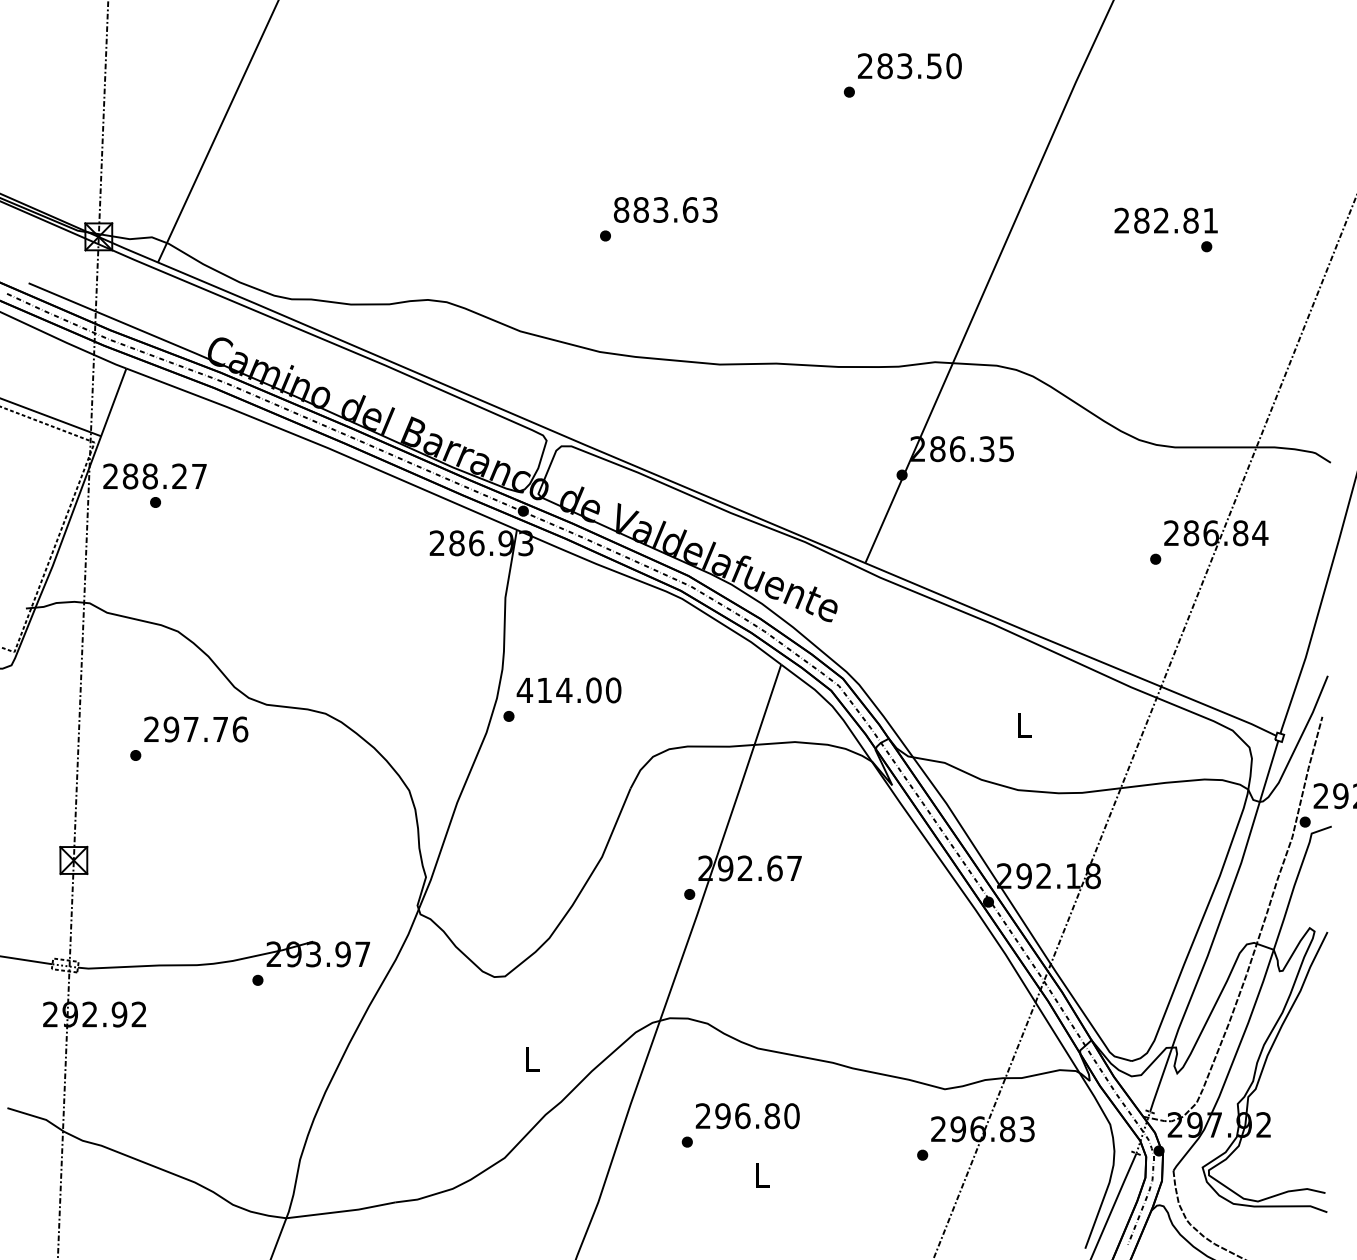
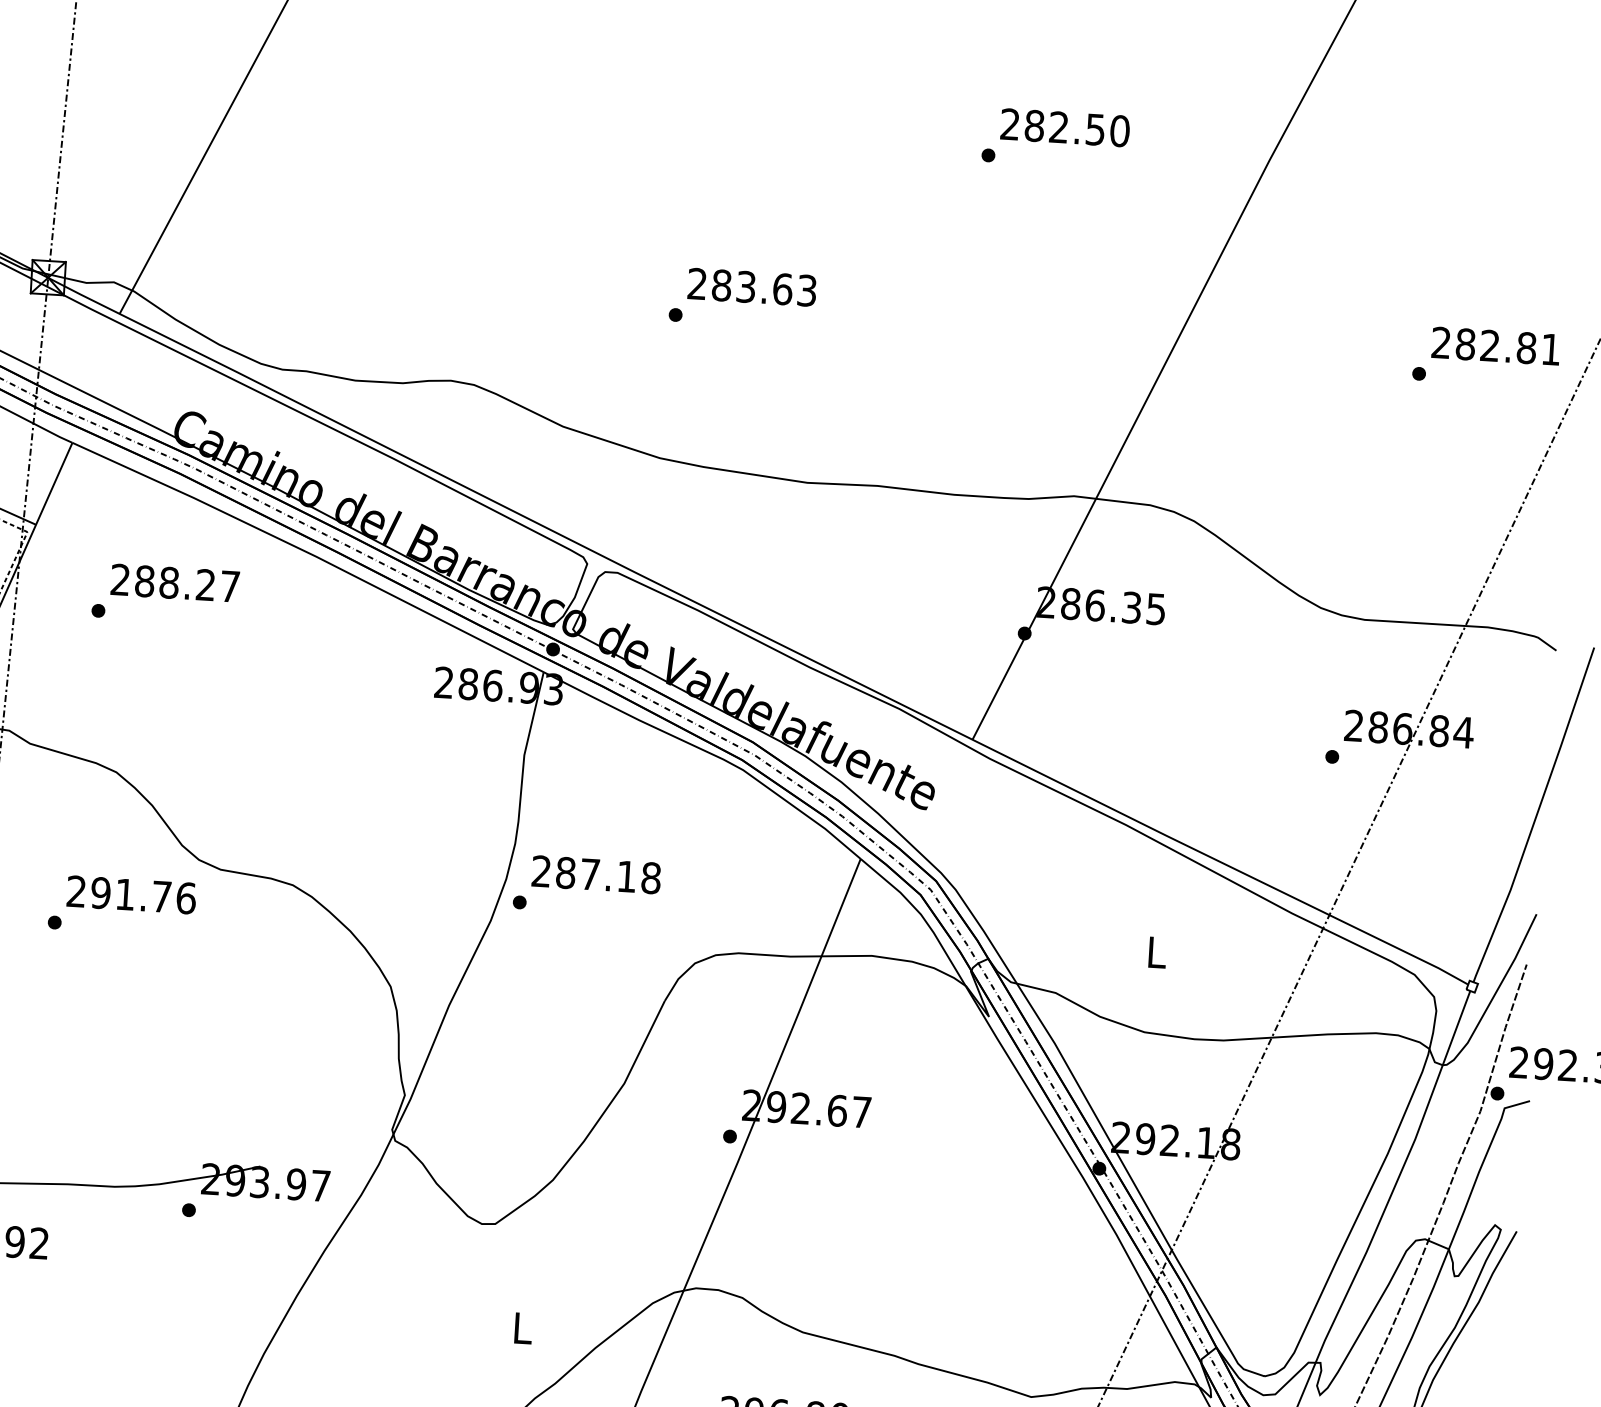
text: (904, 66) -> (1058, 127), 283.50 -> 282.50
text: (621, 209) -> (697, 283), 883.63 -> 283.63
text: (1165, 220) -> (1495, 345), moved
text: (154, 476) -> (174, 583), moved
text: (568, 690) -> (595, 874), 414.00 -> 287.18
text: (191, 729) -> (125, 894), 297.76 -> 291.76

